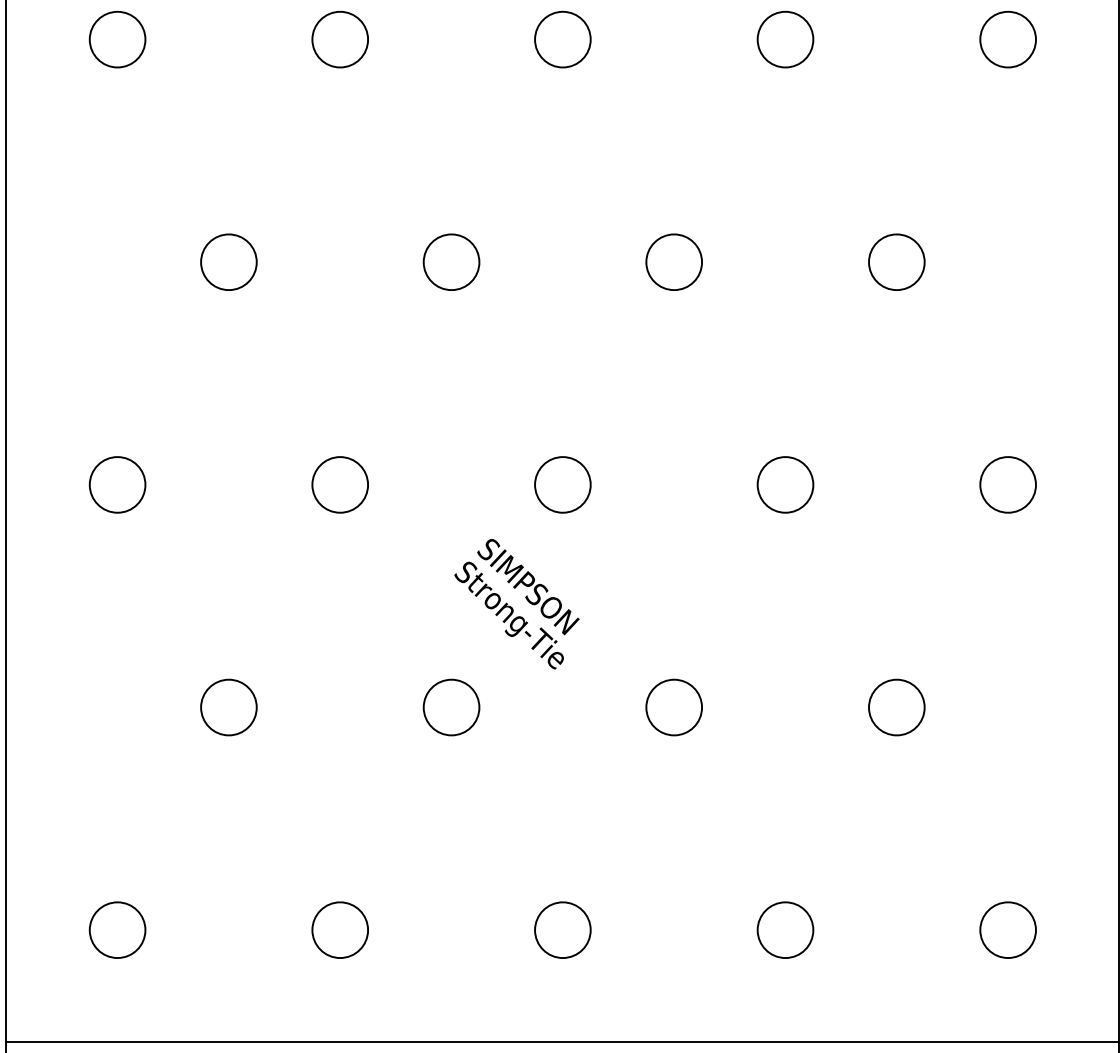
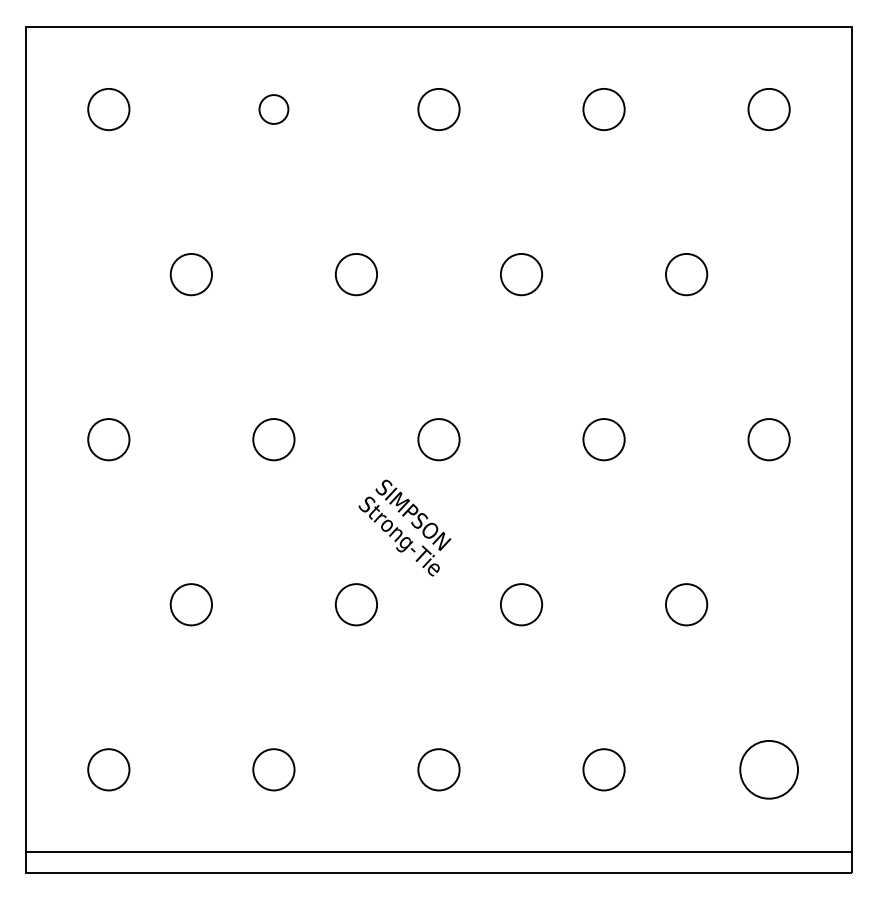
circle: (339, 39) -> (273, 109), size x0.7
circle: (1007, 929) -> (768, 769), size x1.4

